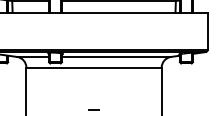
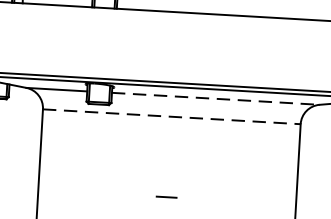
line: (117, 56) -> (217, 98), solid -> dashed
line: (94, 67) -> (172, 116), solid -> dashed

